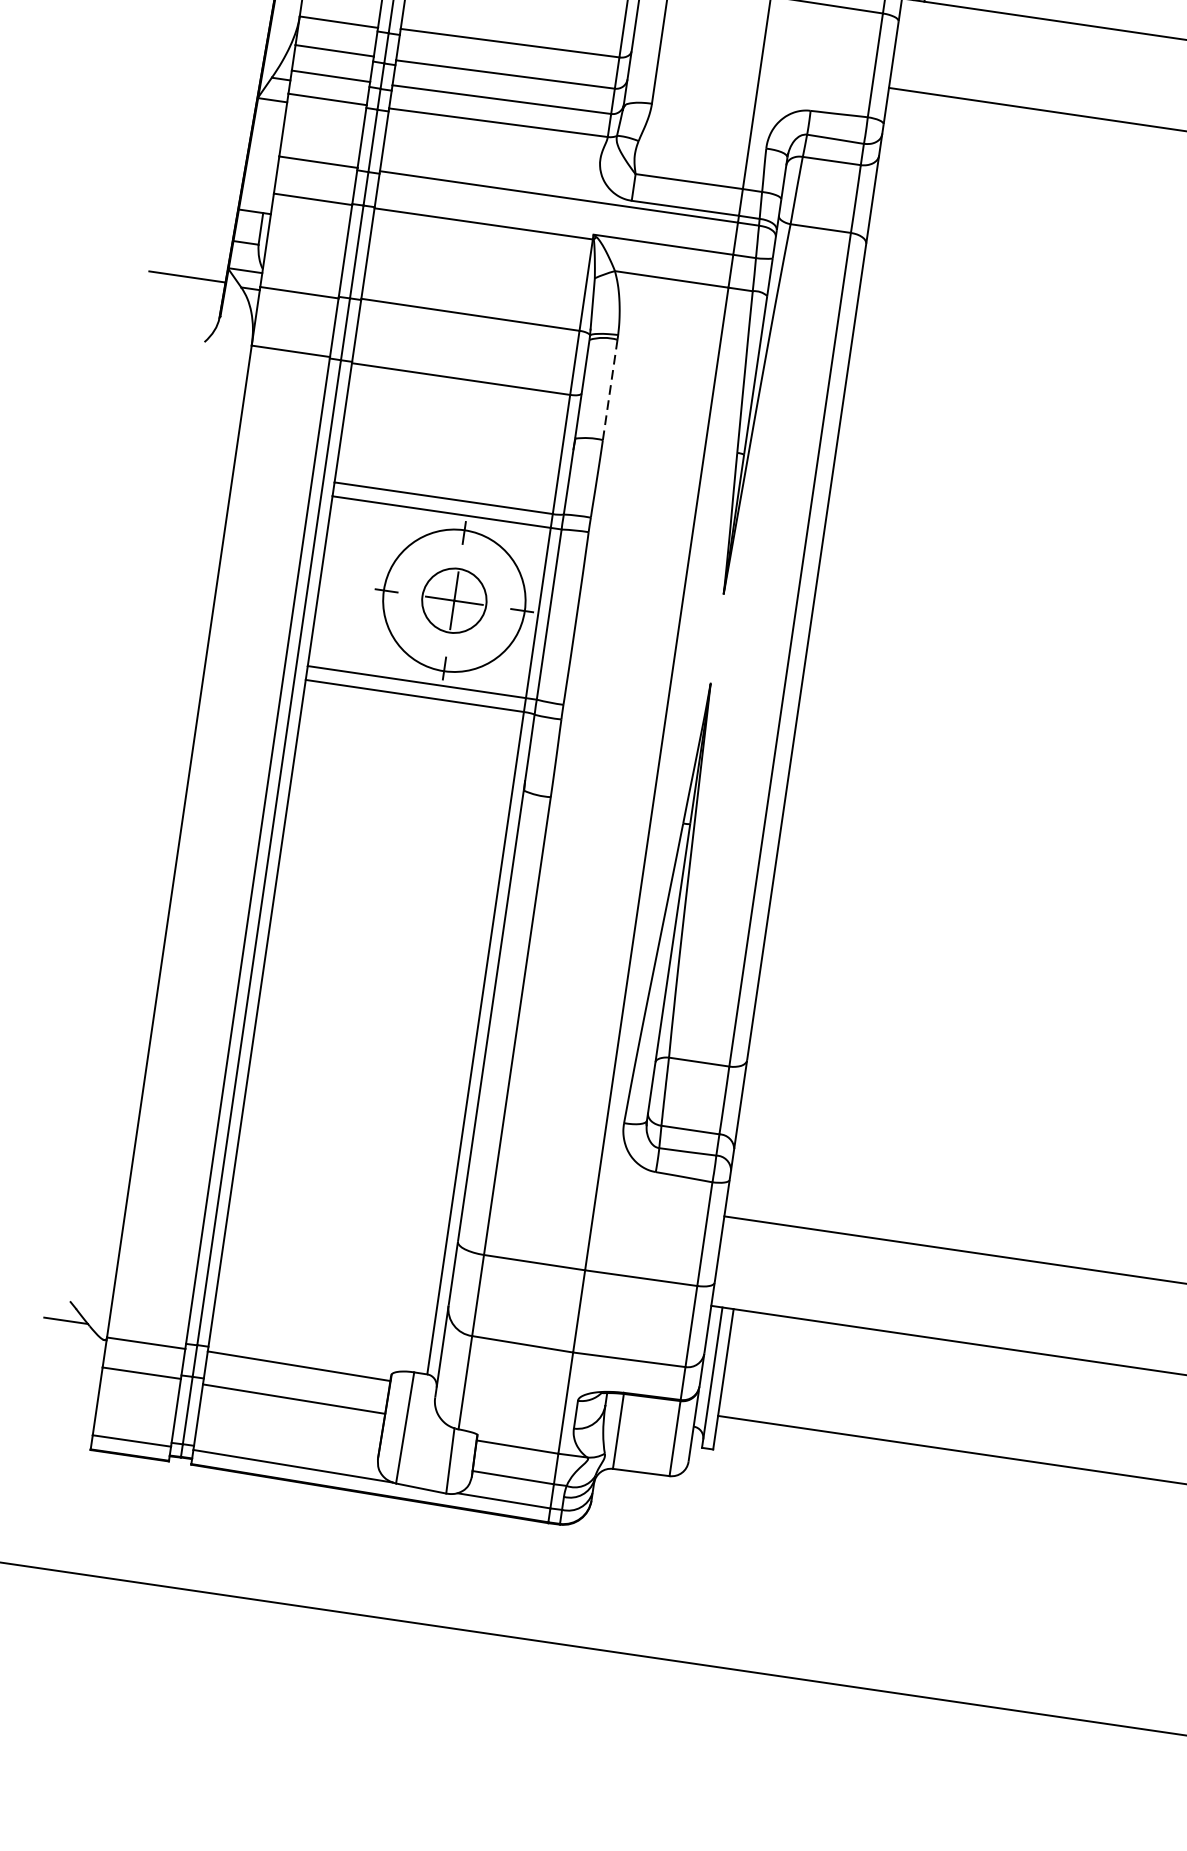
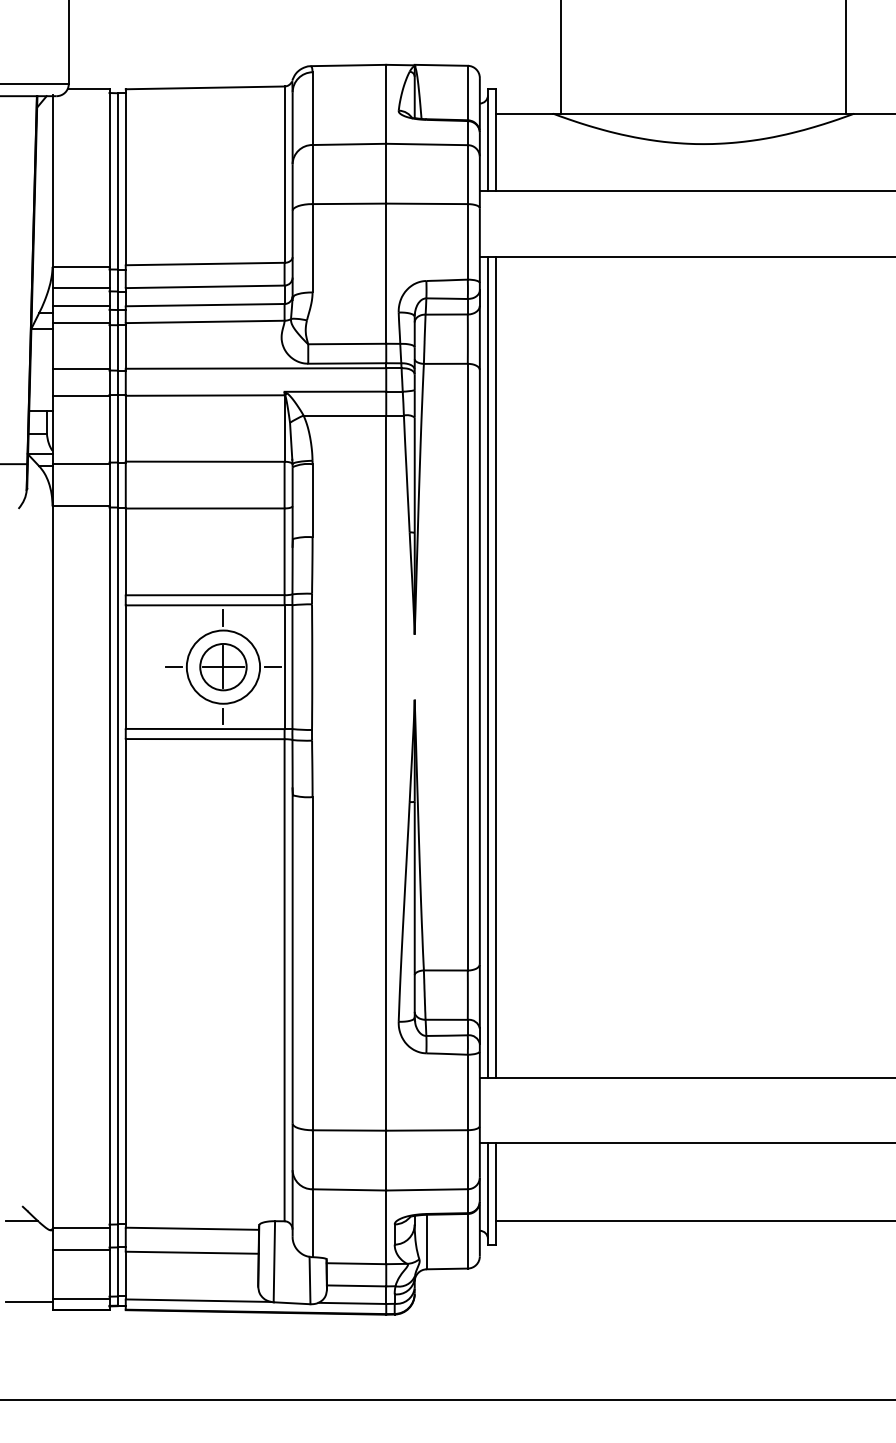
line: (610, 389) -> (312, 500), dashed -> solid
circle: (454, 599) -> (223, 666), size x0.71
line: (817, 652) -> (487, 666), added
line: (829, 654) -> (496, 666), added
line: (59, 1434) -> (28, 1302), added

